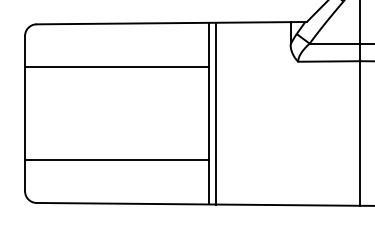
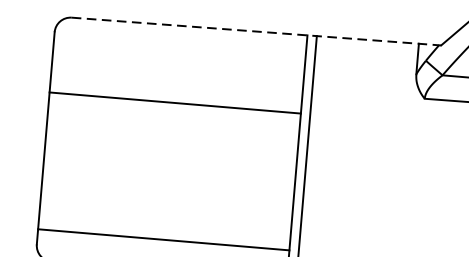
line: (172, 23) -> (257, 32), solid -> dashed
line: (117, 67) -> (175, 103), moved
line: (117, 160) -> (164, 240), moved

